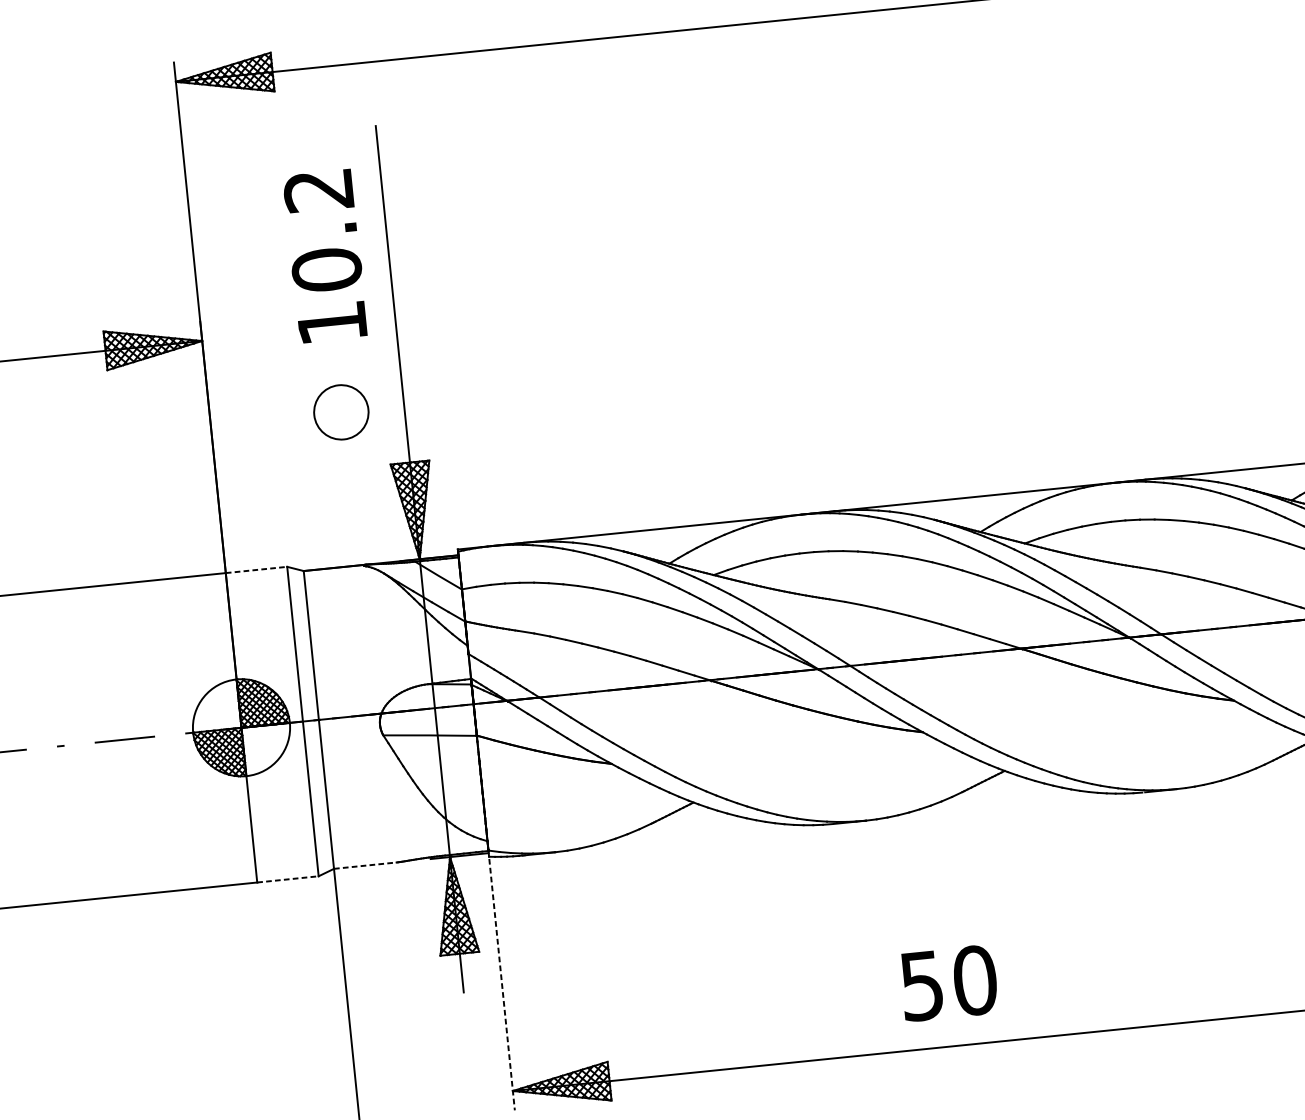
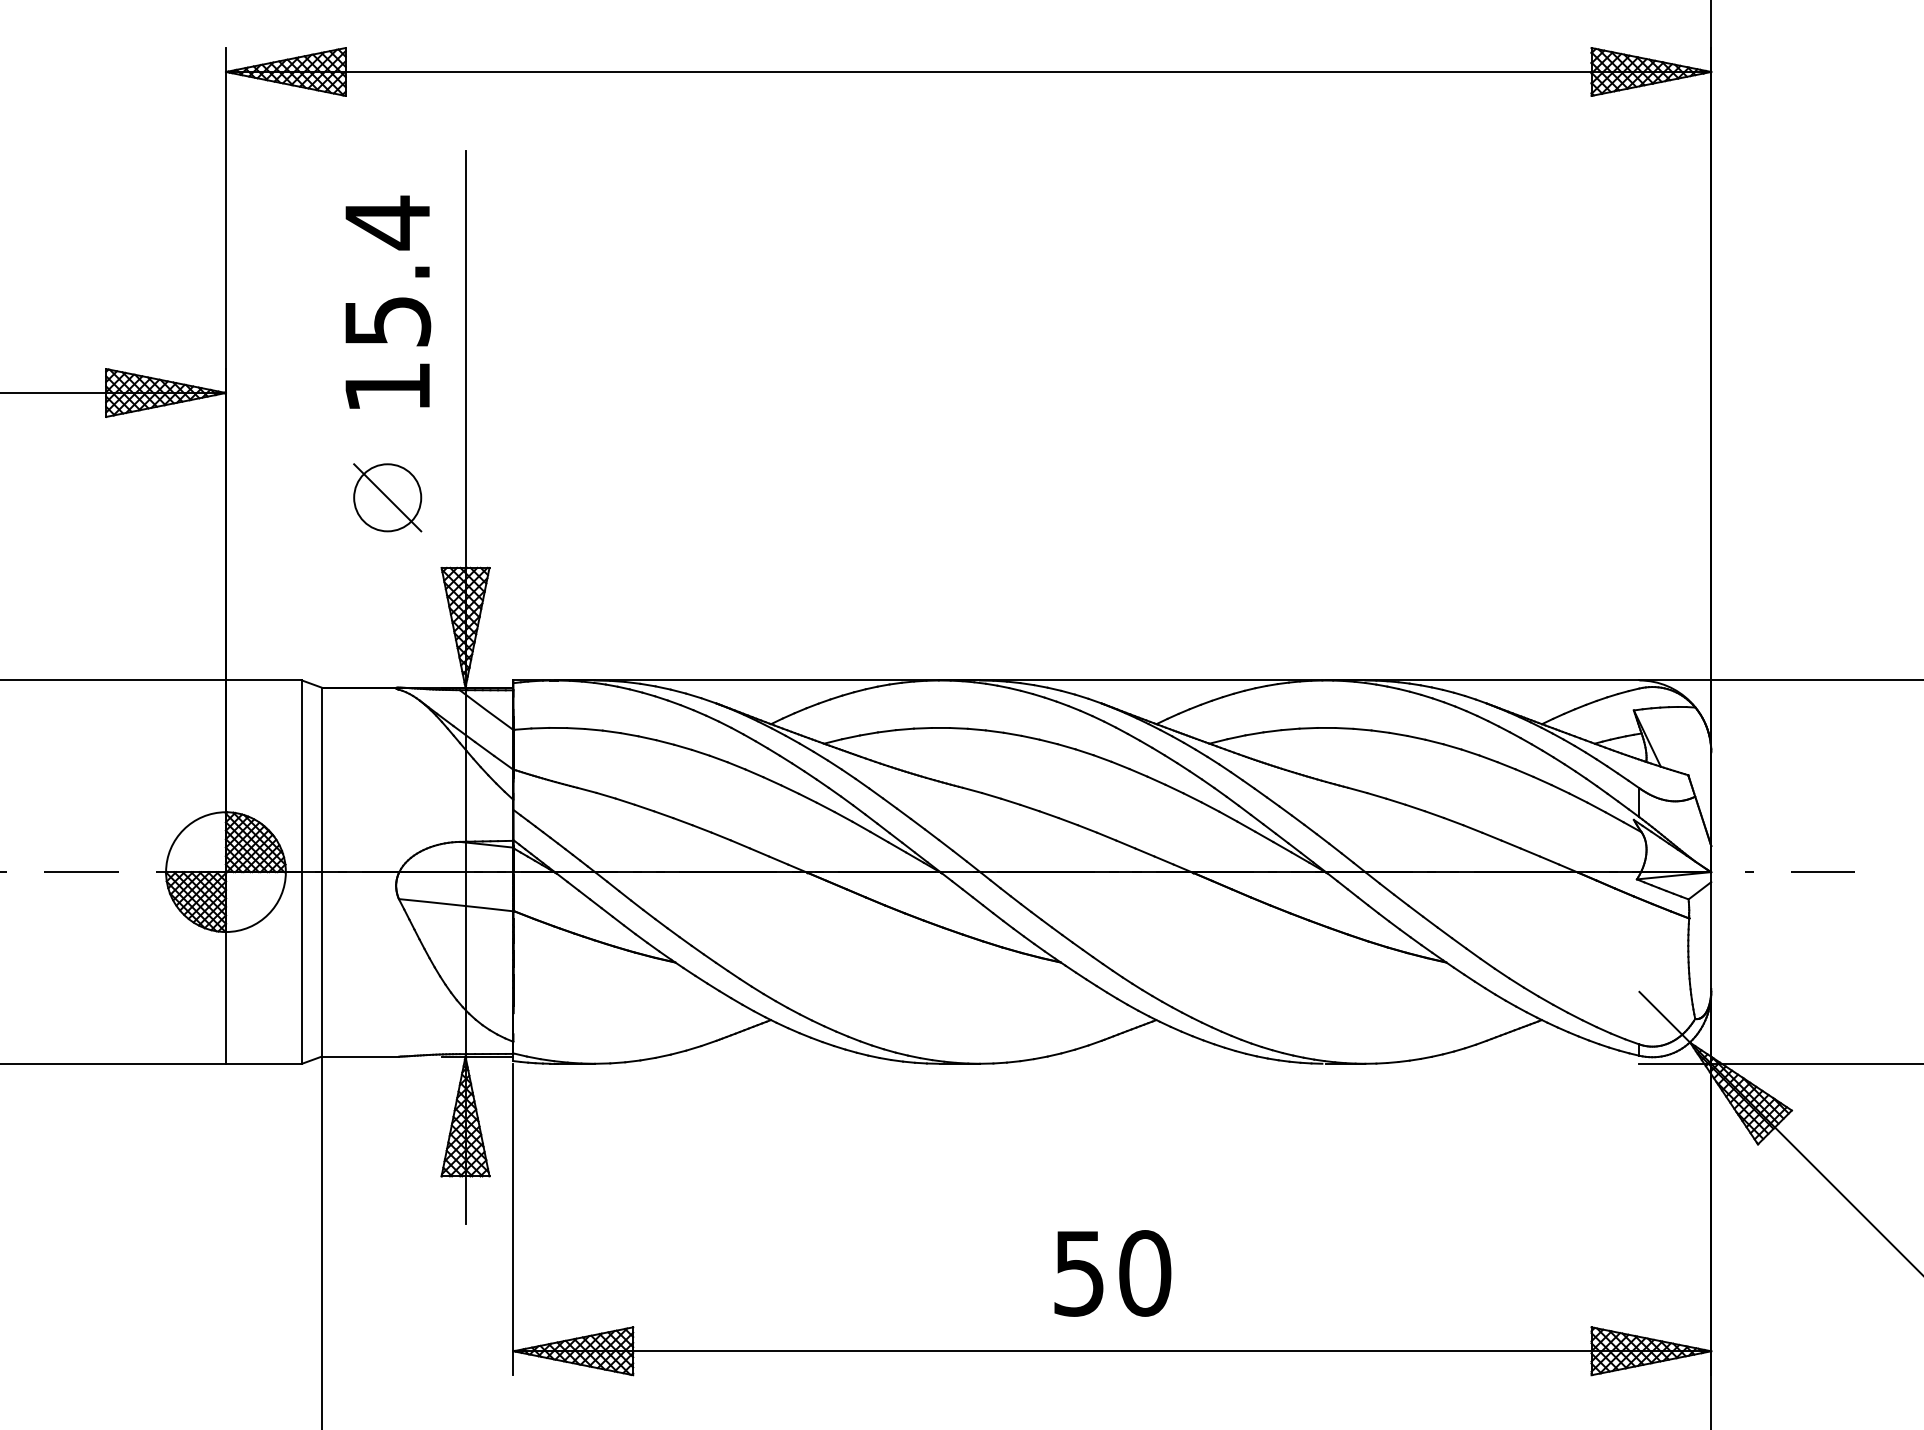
text: (322, 229) -> (387, 271), 10.2 -> 15.4
line: (341, 412) -> (387, 497), added
line: (256, 569) -> (264, 680), dashed -> solid
line: (365, 865) -> (360, 1056), dashed -> solid
line: (288, 879) -> (264, 1063), dashed -> solid
text: (948, 983) -> (1112, 1273), moved
line: (502, 984) -> (513, 1219), dashed -> solid

